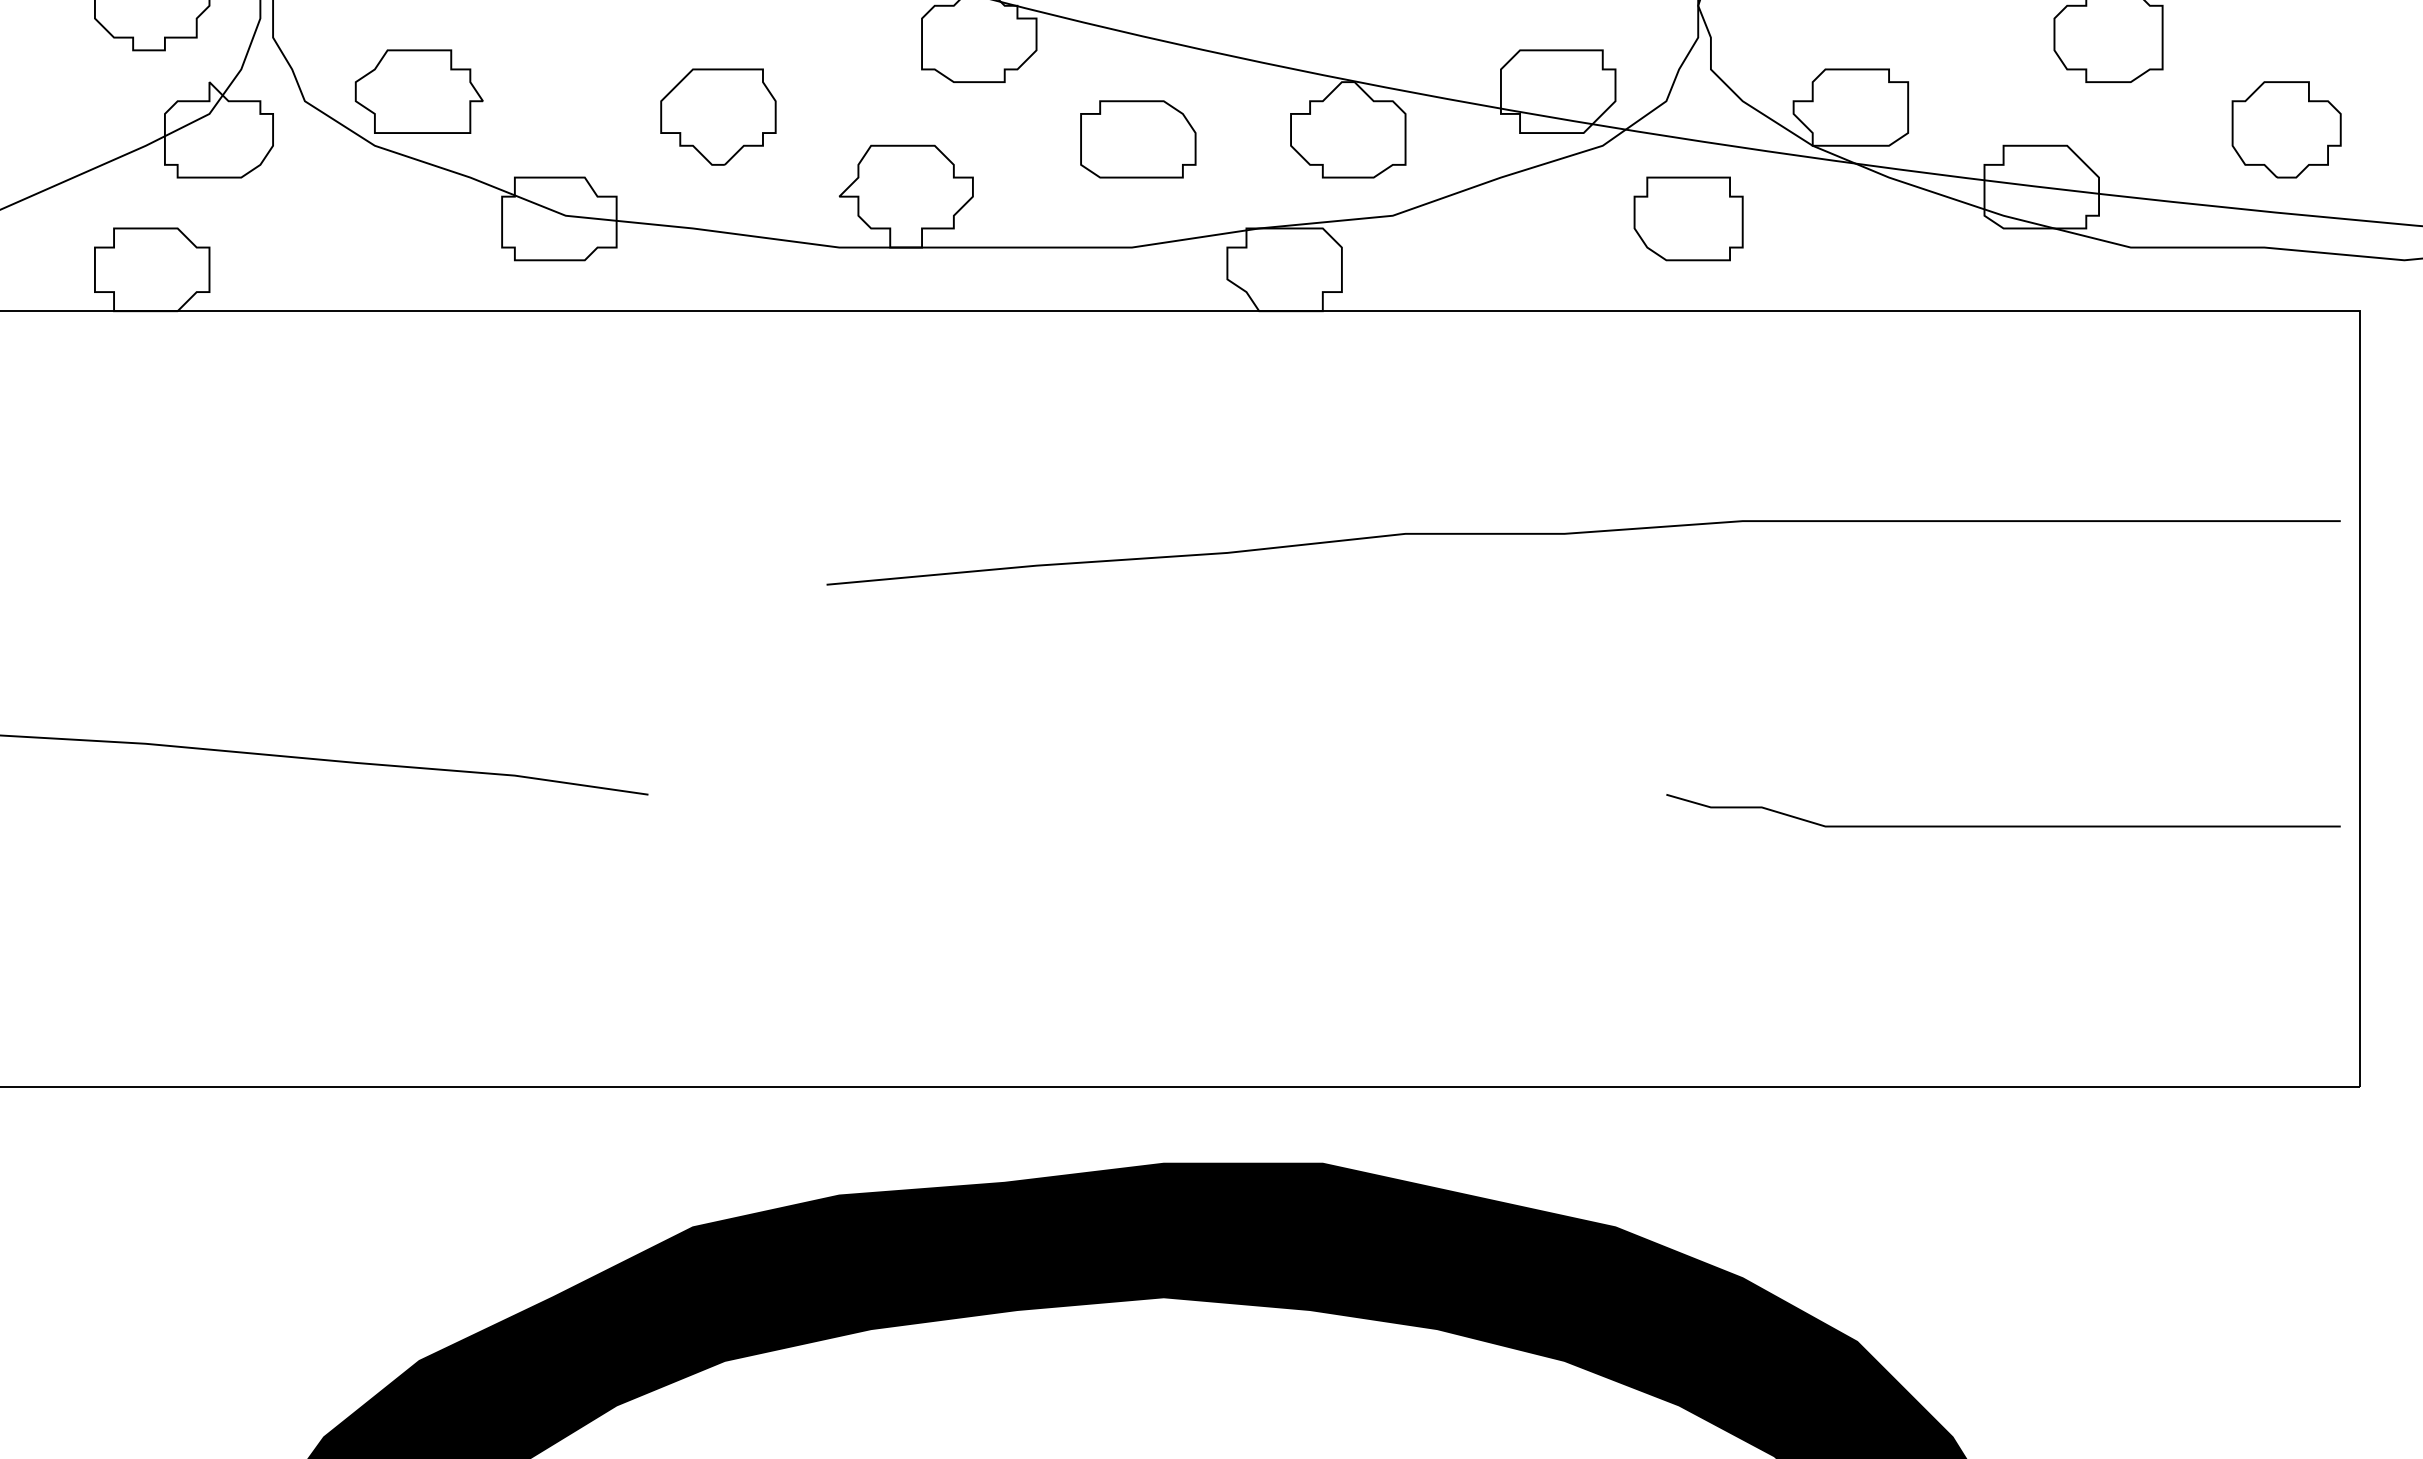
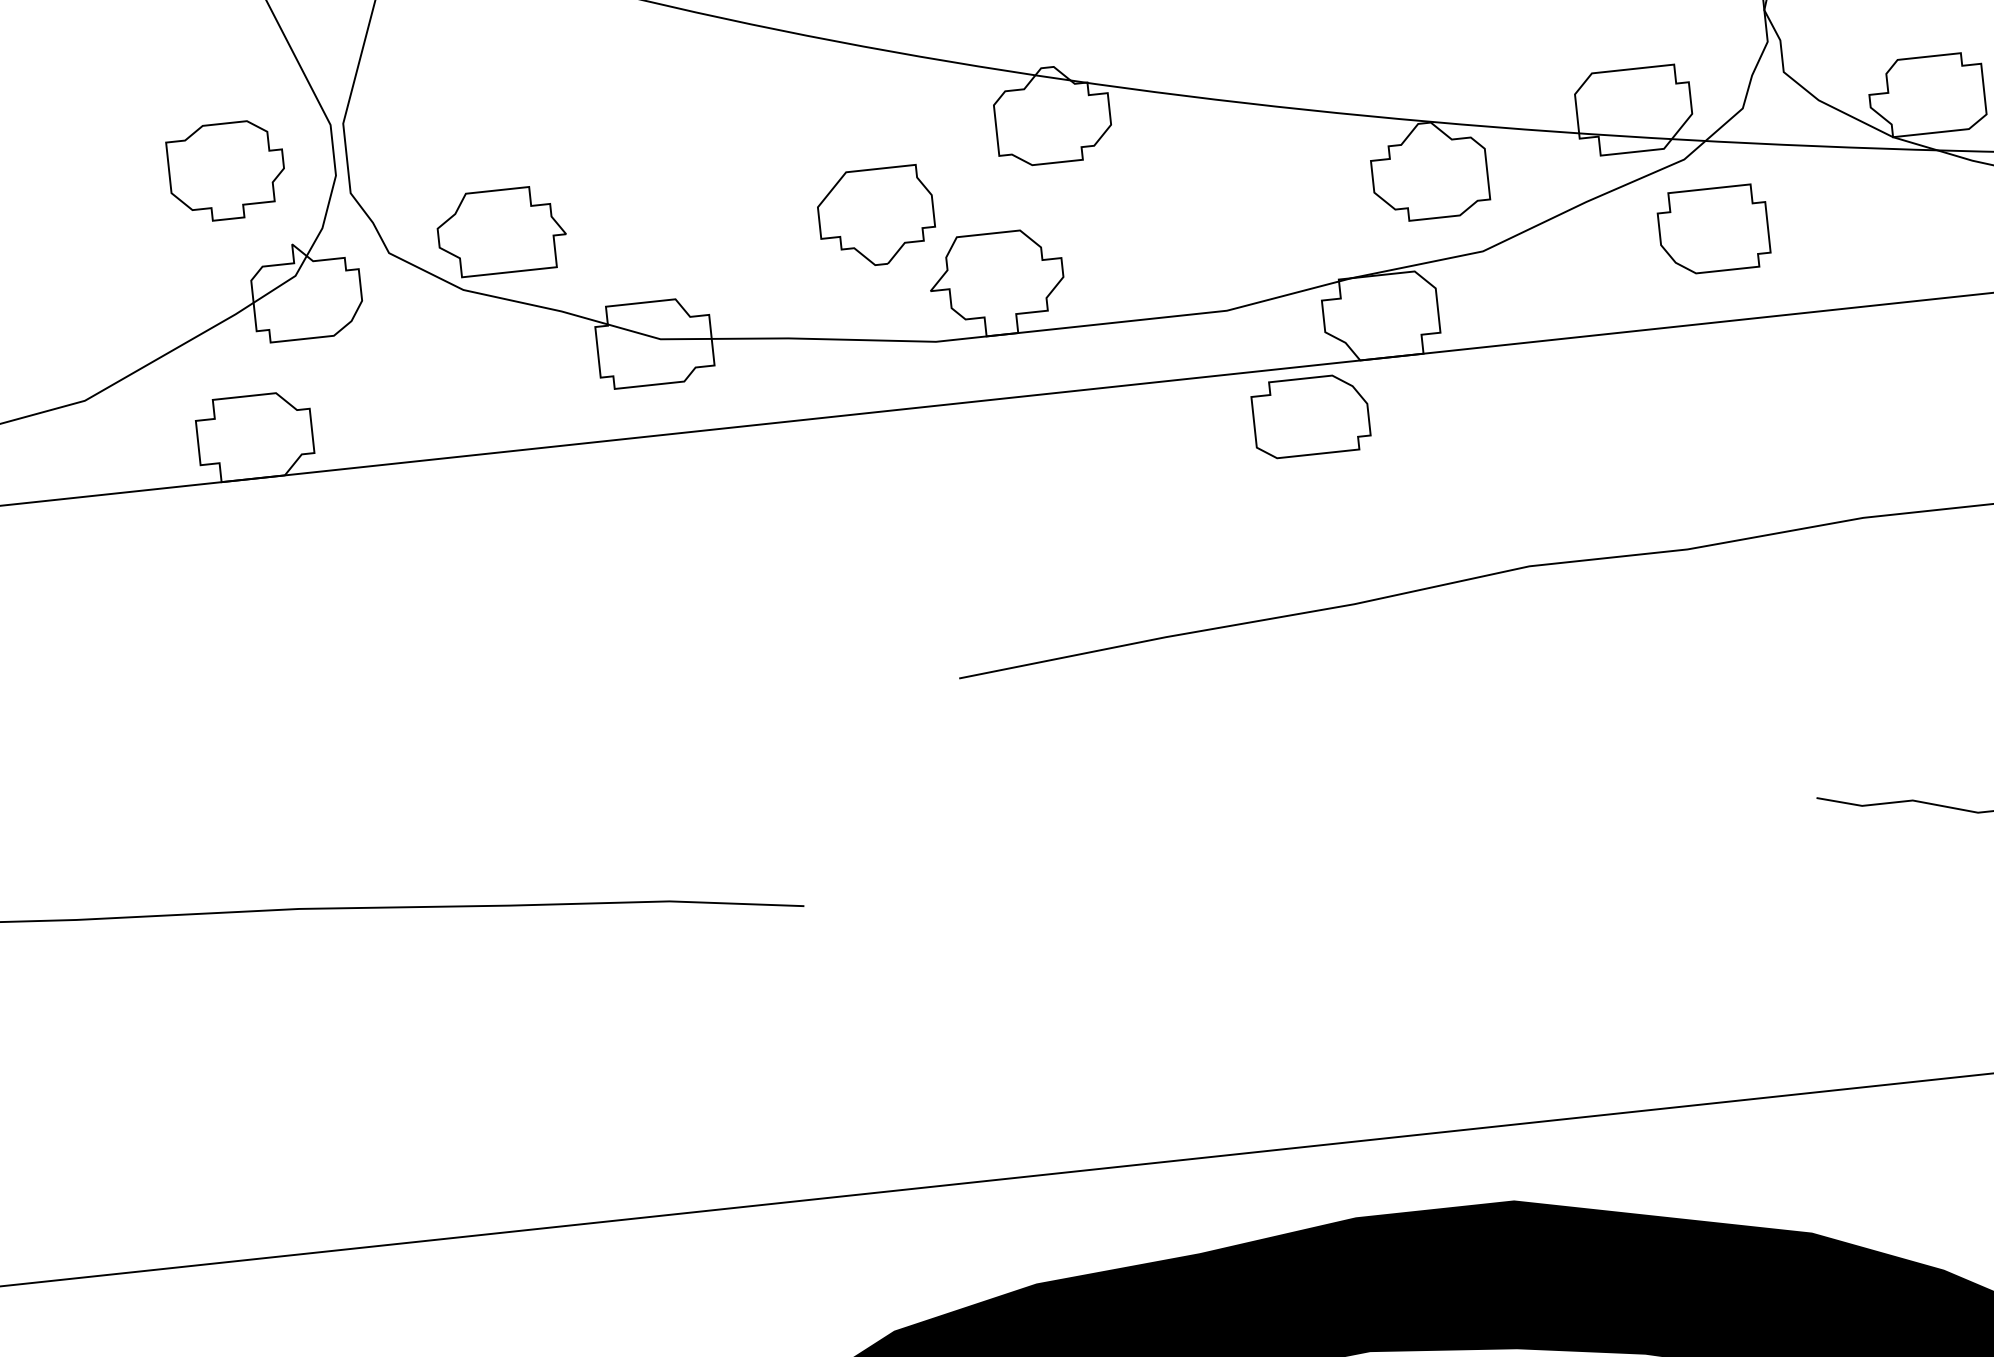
part: (718, 116) -> (876, 216), moved
part: (1138, 139) -> (1311, 416), moved
part: (1688, 218) -> (1713, 229), moved

